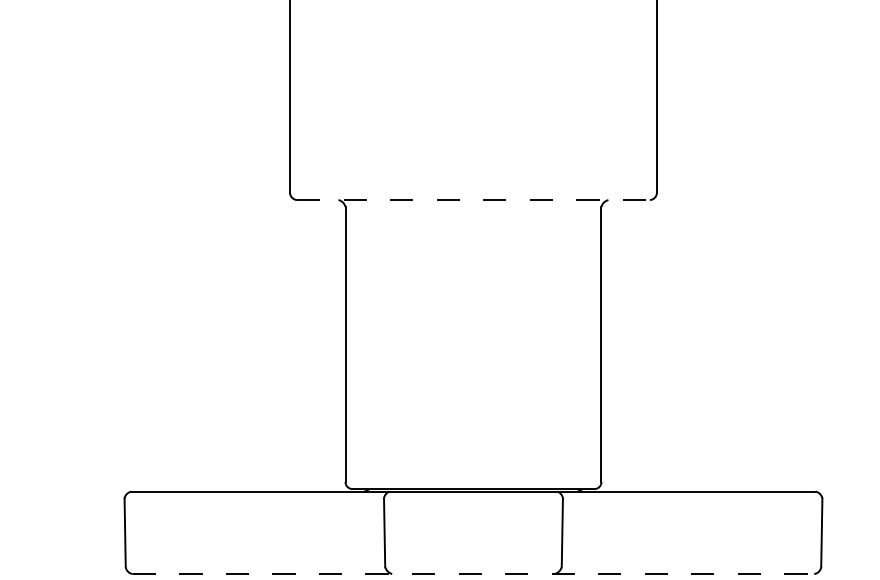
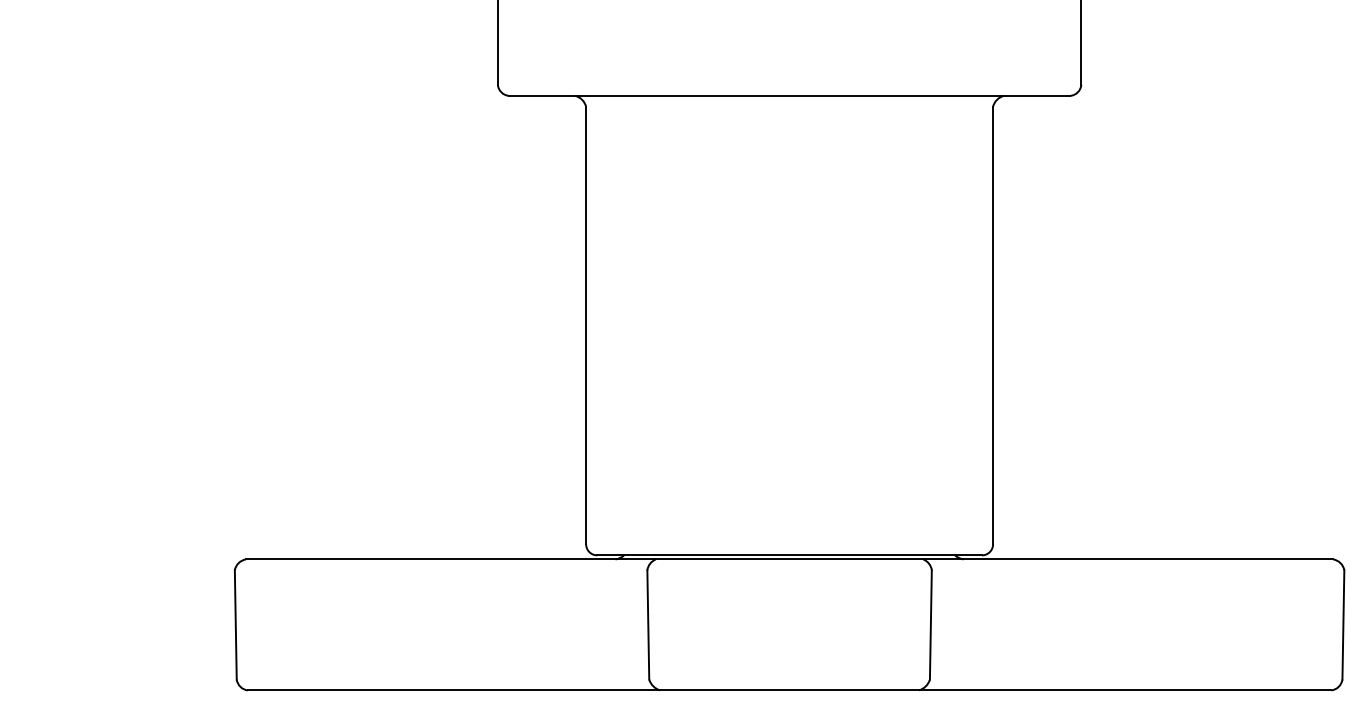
line: (474, 200) -> (791, 96), dashed -> solid
line: (473, 574) -> (789, 691), dashed -> solid

